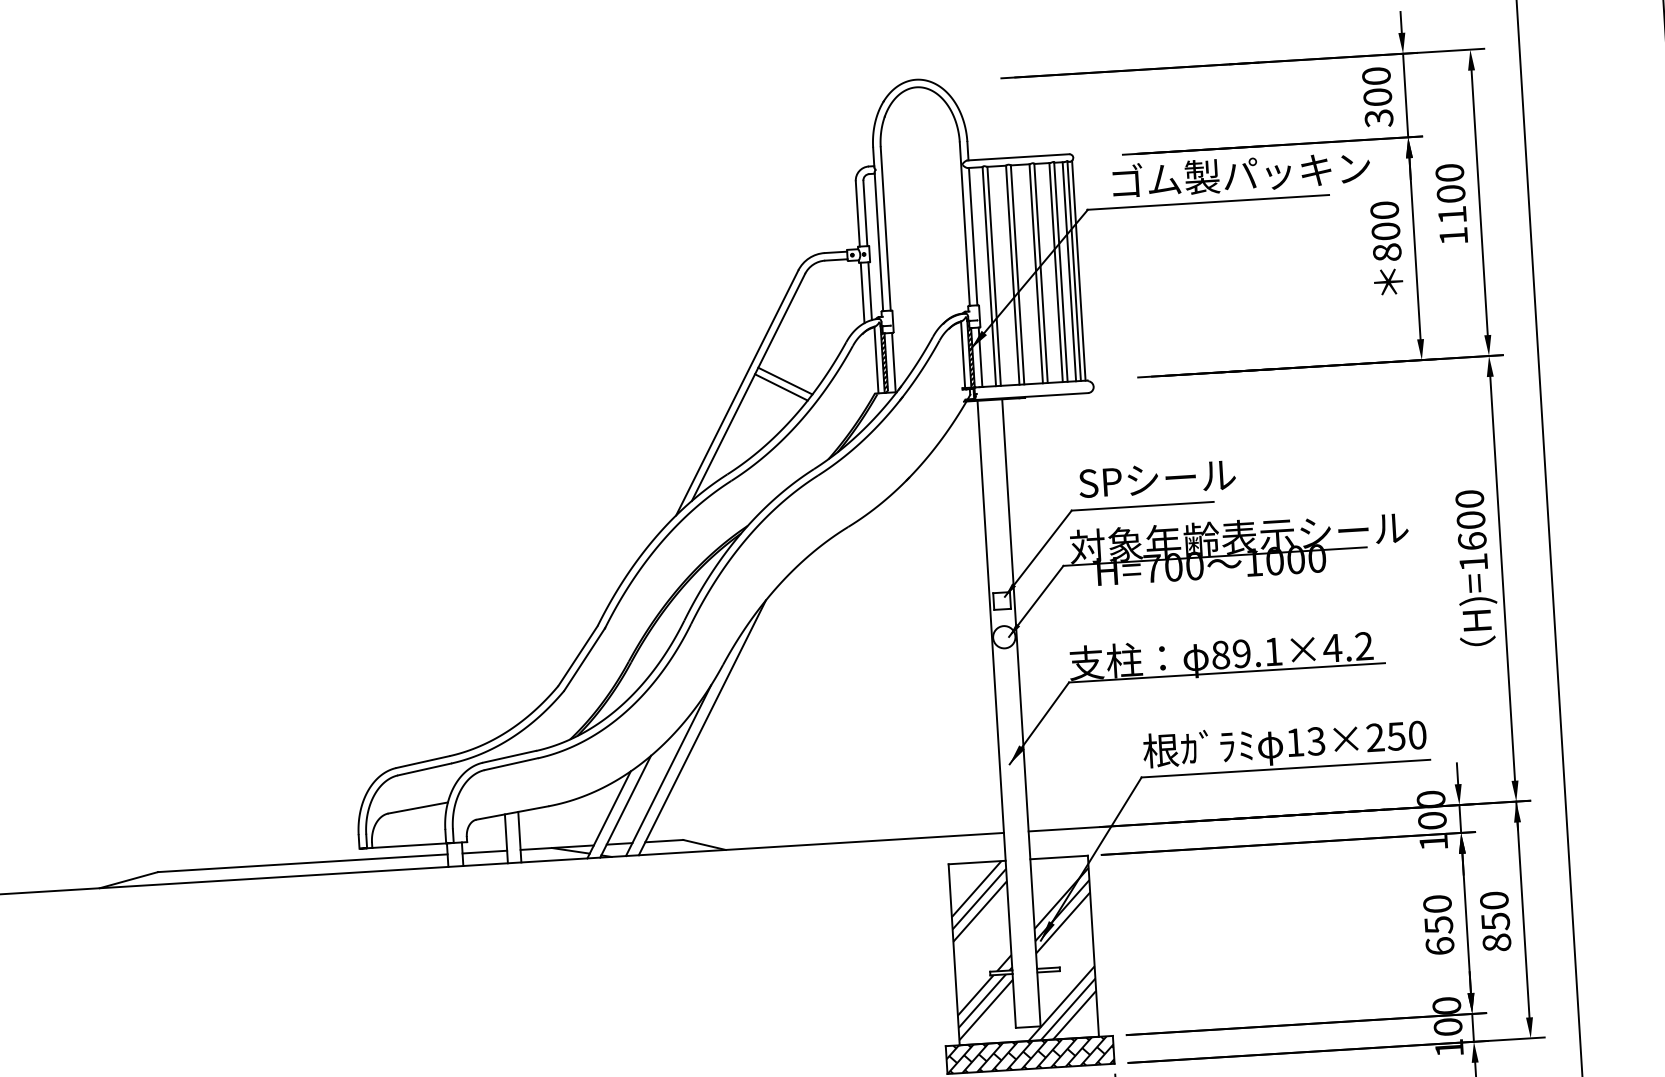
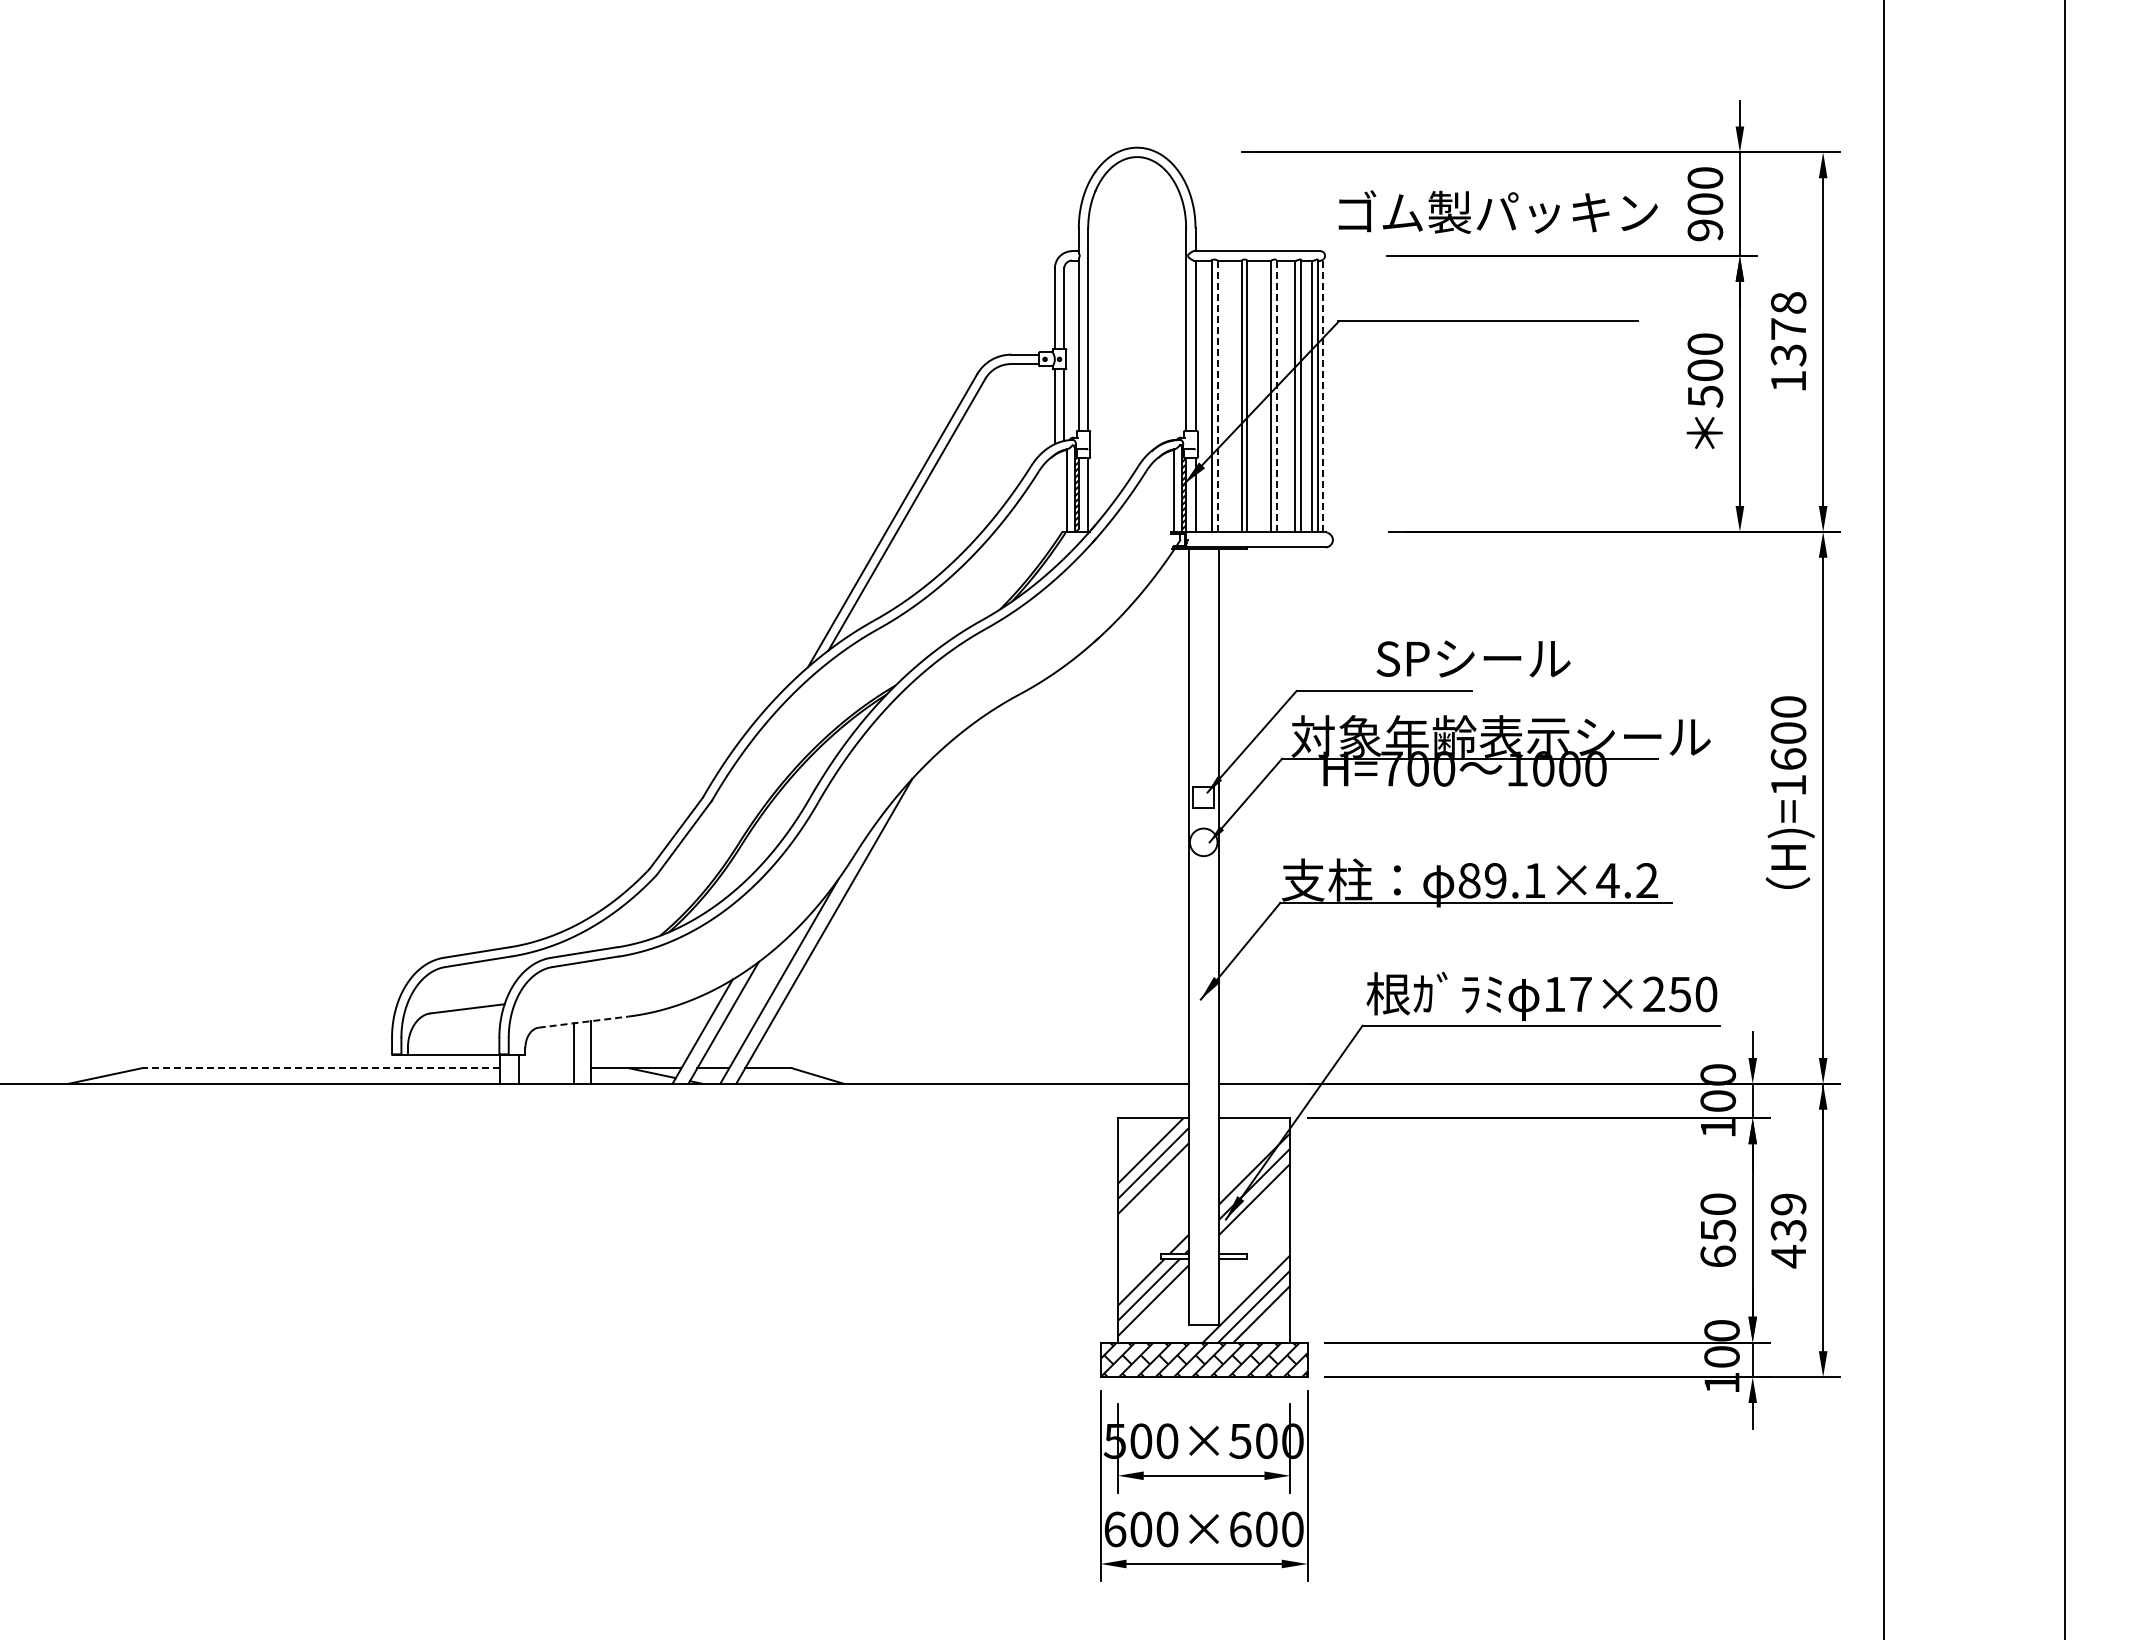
text: (1379, 118) -> (1705, 230), 300 -> 900
text: (1240, 173) -> (1497, 211), moved
text: (1451, 194) -> (1788, 329), 1100 -> 1378
text: (1387, 252) -> (1705, 396), 800 -> 500
line: (1078, 270) -> (1323, 395), solid -> dashed
line: (1041, 273) -> (1276, 396), solid -> dashed
line: (994, 276) -> (1218, 396), solid -> dashed
line: (785, 380) -> (952, 509), removed
line: (781, 387) -> (947, 517), removed
text: (1157, 478) -> (1473, 658), moved
text: (1315, 741) -> (1580, 994), 13×250 -> 17×250
line: (513, 813) -> (584, 1022), solid -> dashed
line: (484, 852) -> (546, 1068), removed
line: (302, 863) -> (320, 1068), solid -> dashed
text: (1495, 921) -> (1788, 1230), 850 -> 439

